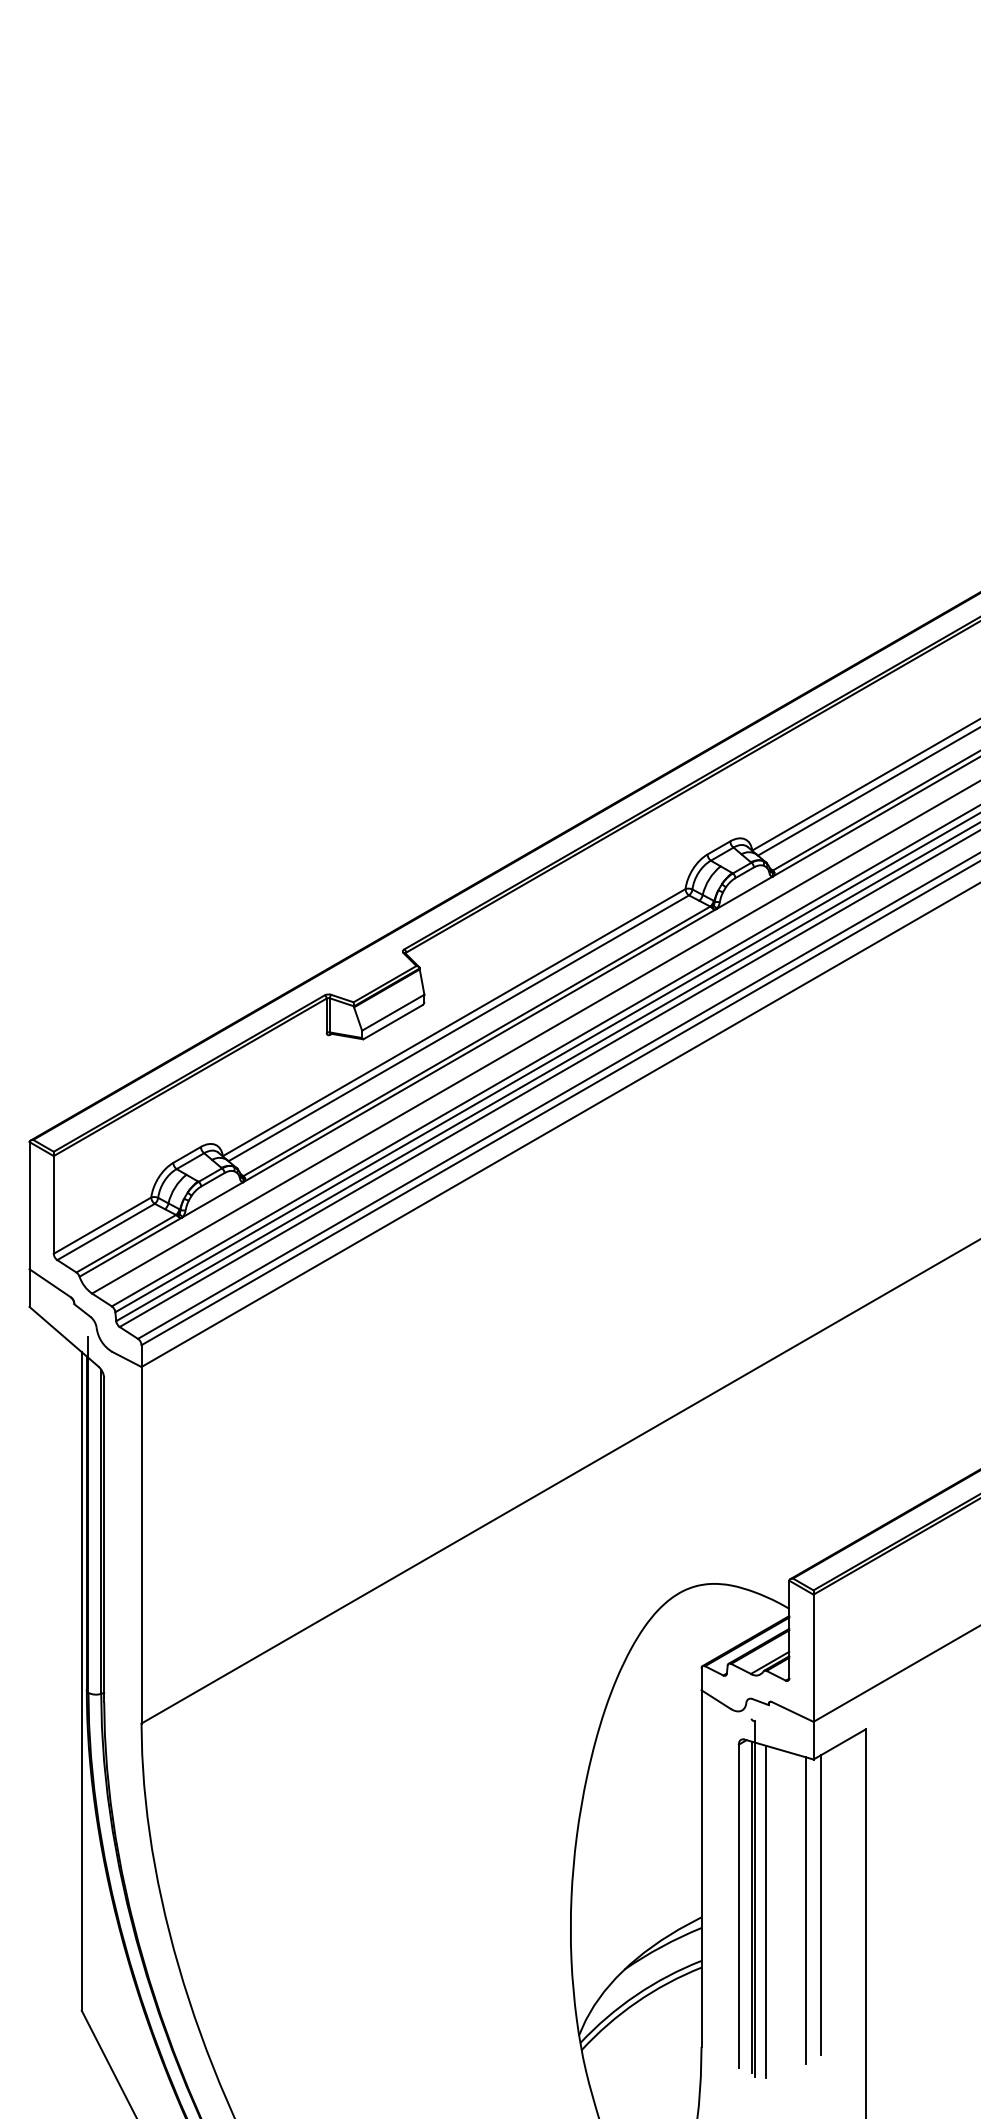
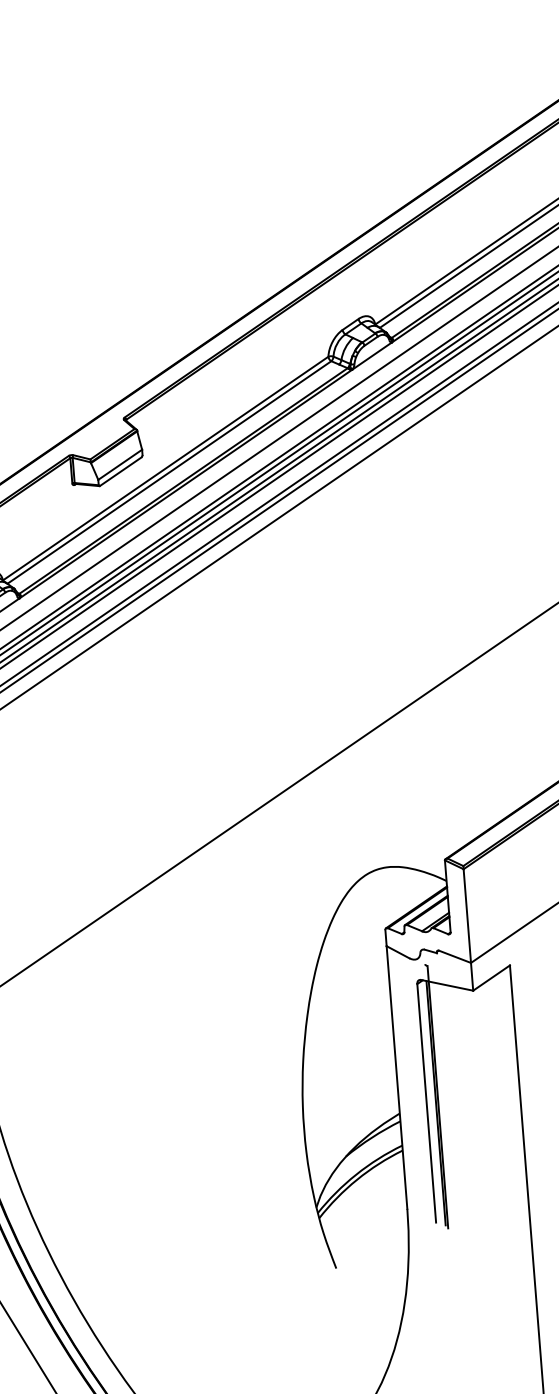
line: (821, 1905) -> (487, 1097), removed
line: (806, 1910) -> (476, 1102), removed
line: (765, 1911) -> (446, 1105), removed

